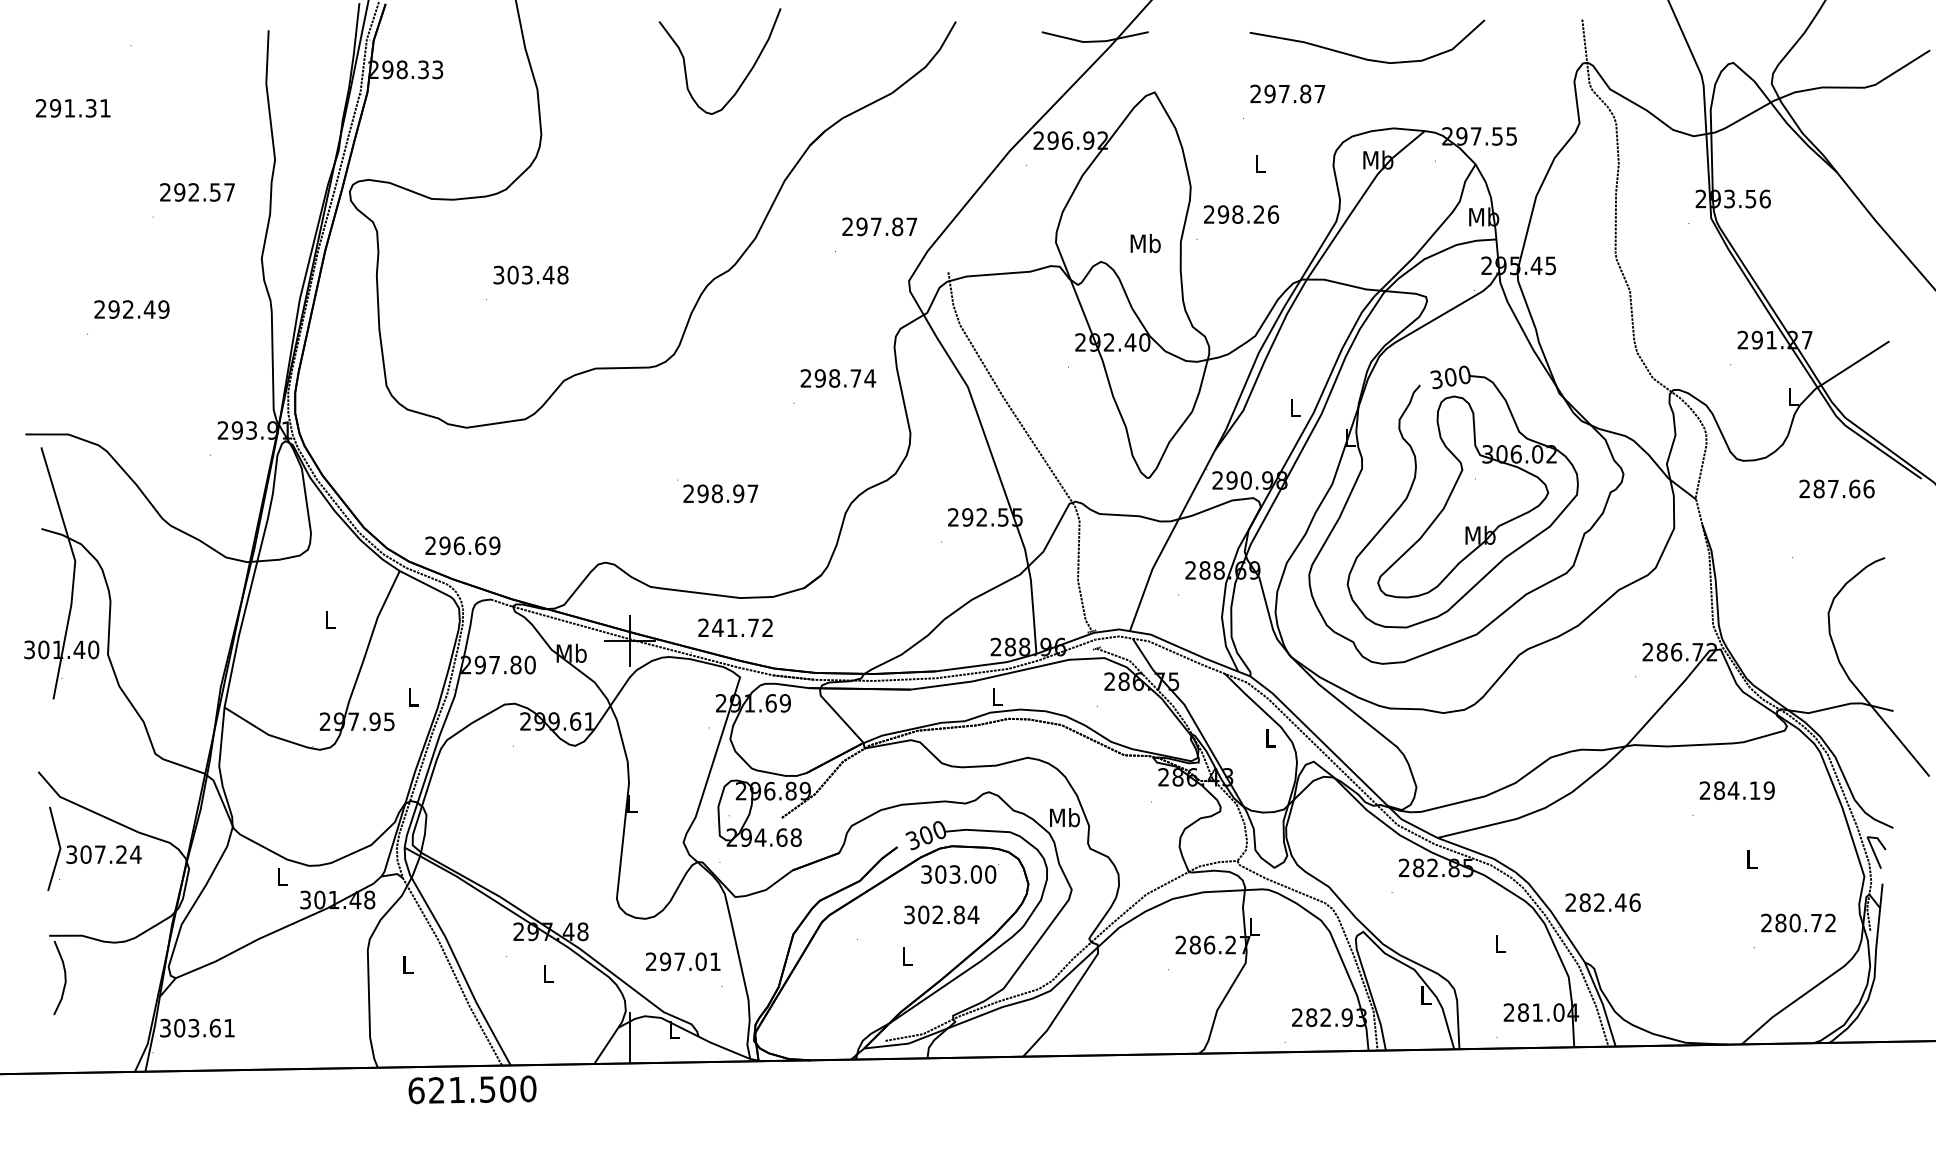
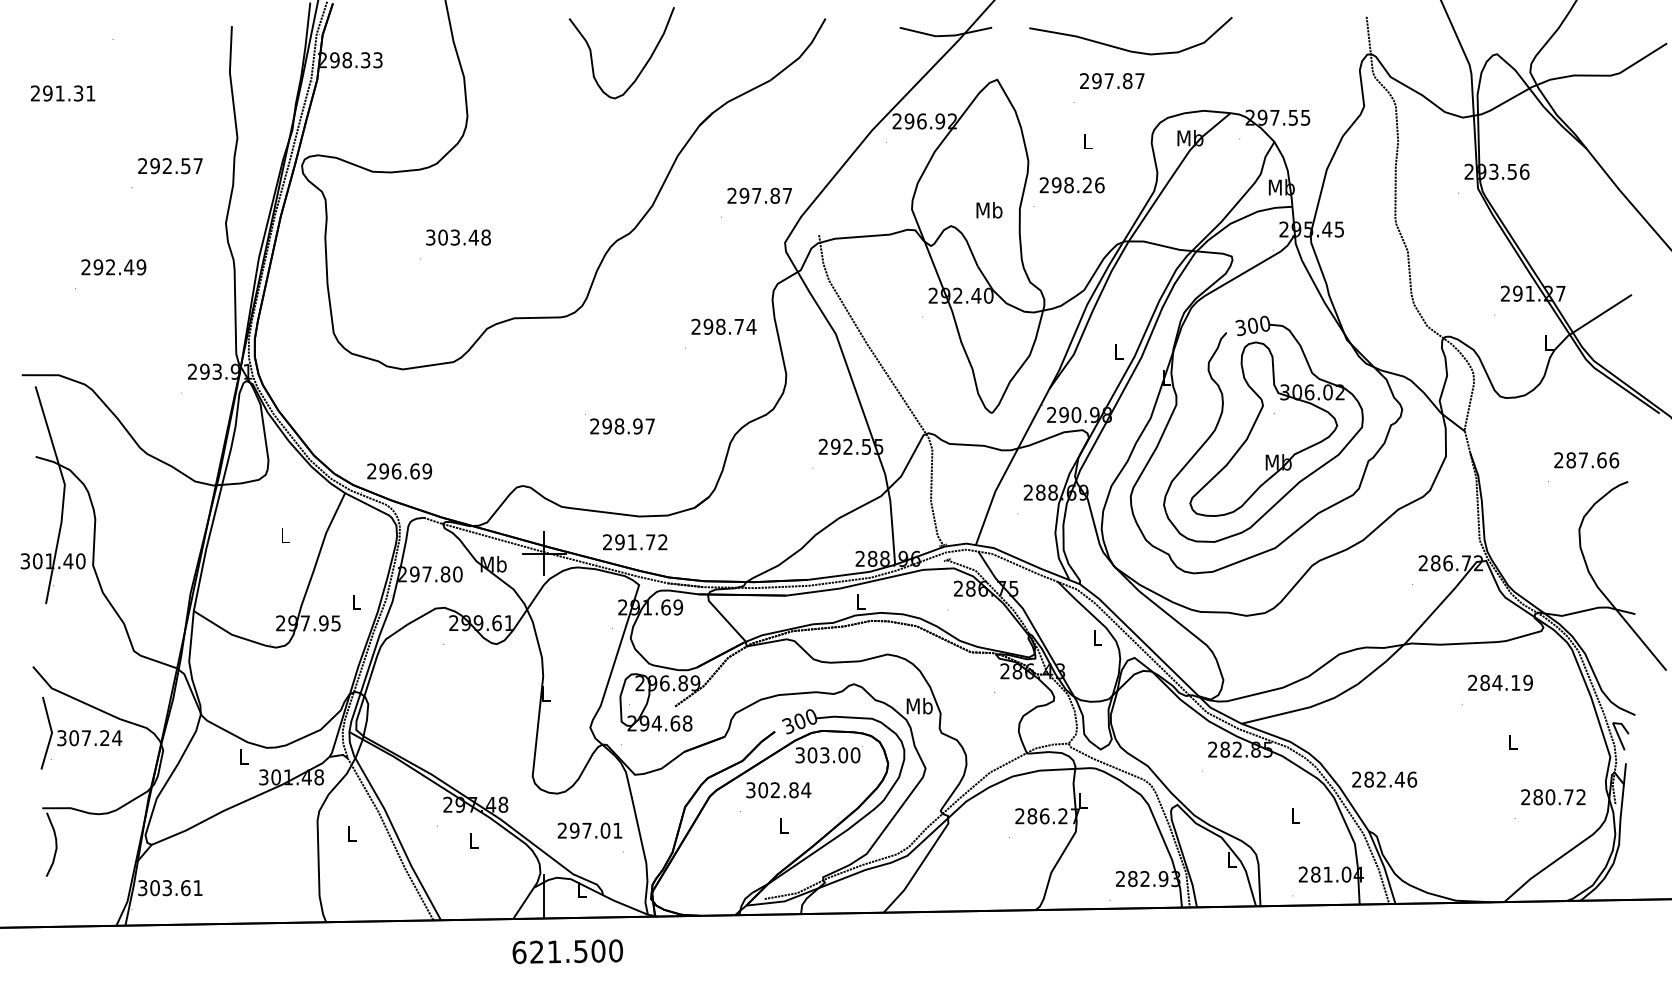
curve: (1363, 57) -> (1127, 49), moved
text: (1836, 488) -> (1586, 459), moved
text: (717, 627) -> (619, 541), 241.72 -> 291.72
text: (941, 914) -> (778, 789), moved
text: (472, 1089) -> (567, 951), moved

